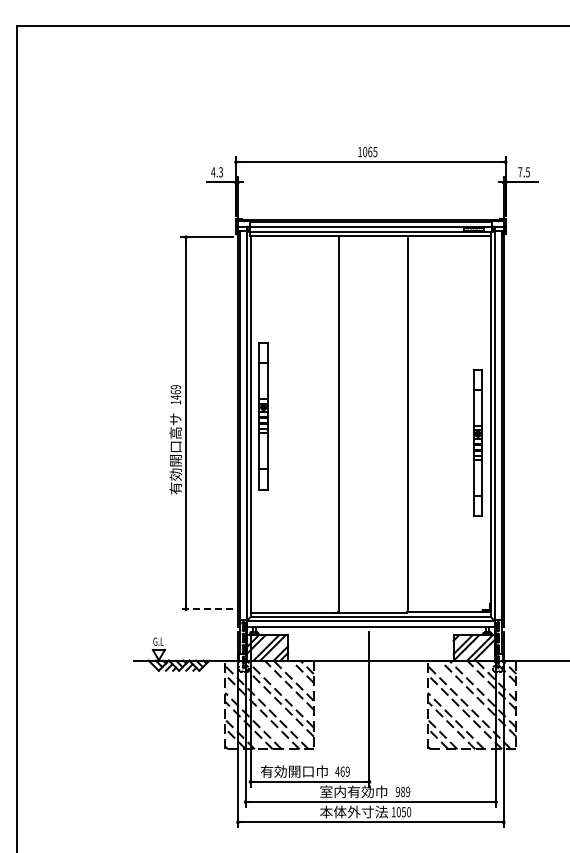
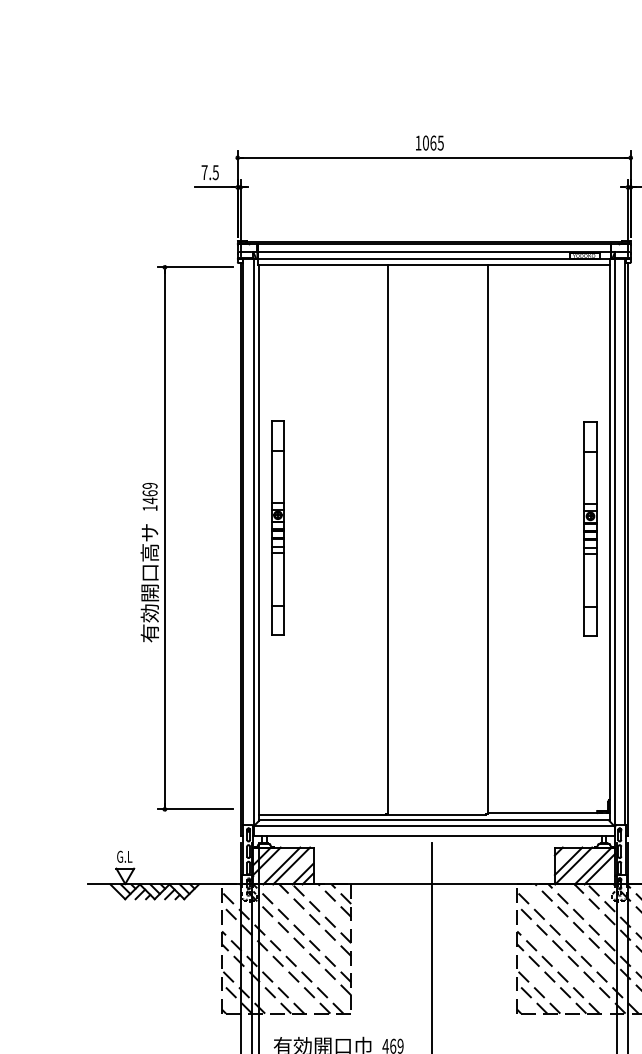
text: (216, 172) -> (209, 172), 4.3 -> 7.5
part: (477, 442) -> (589, 528), moved
line: (206, 609) -> (194, 809), dashed -> solid

